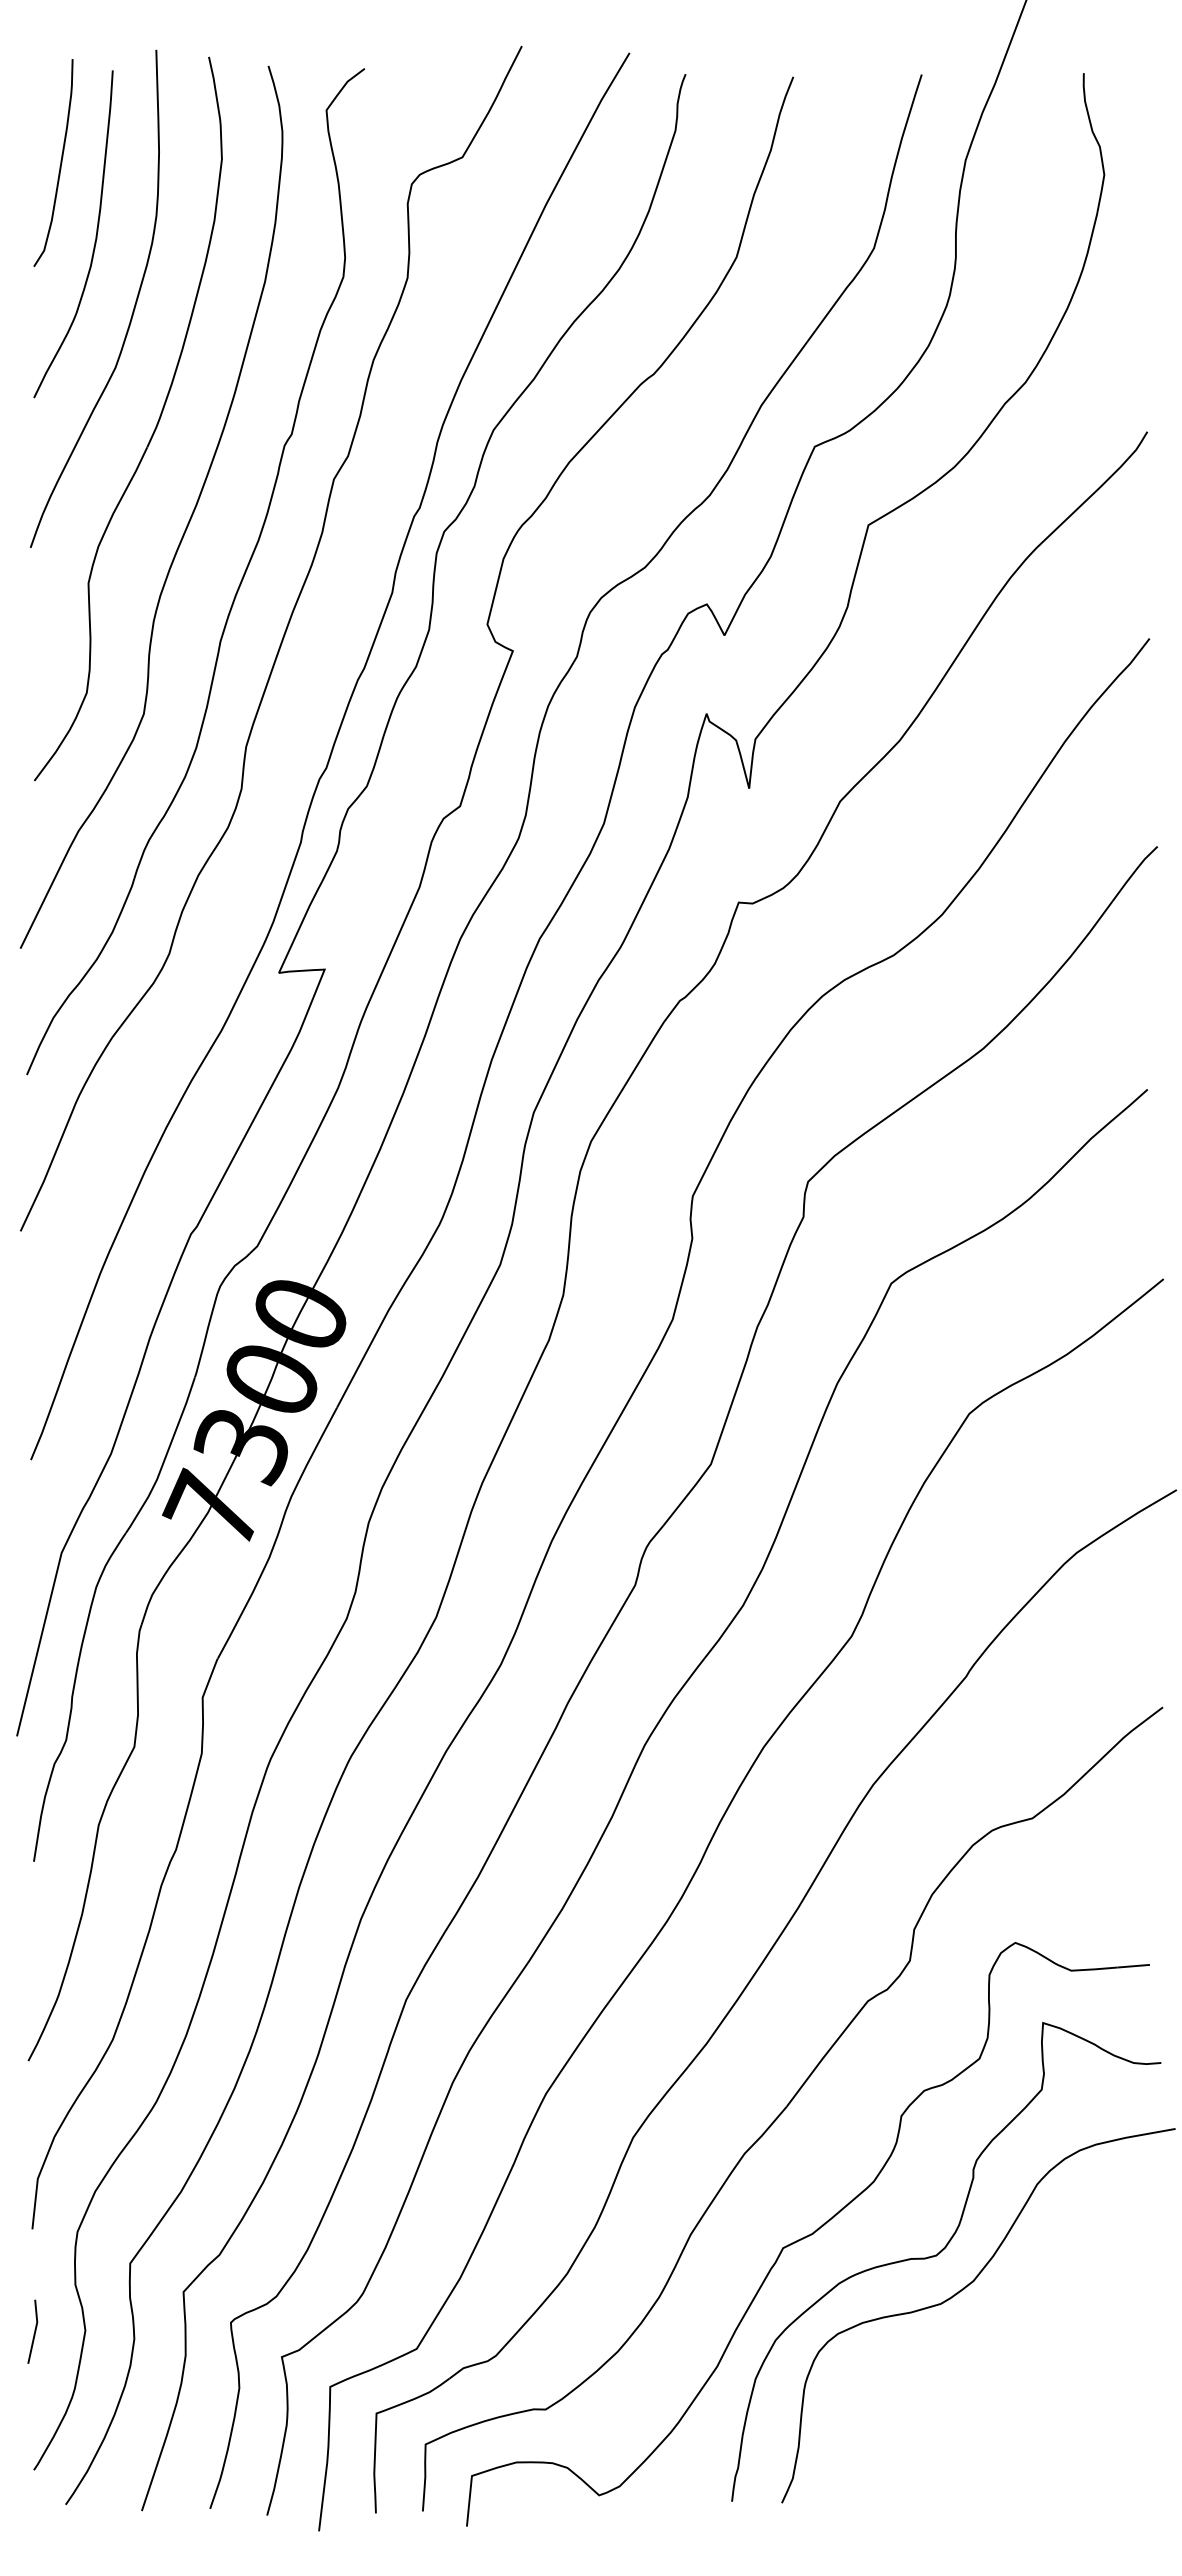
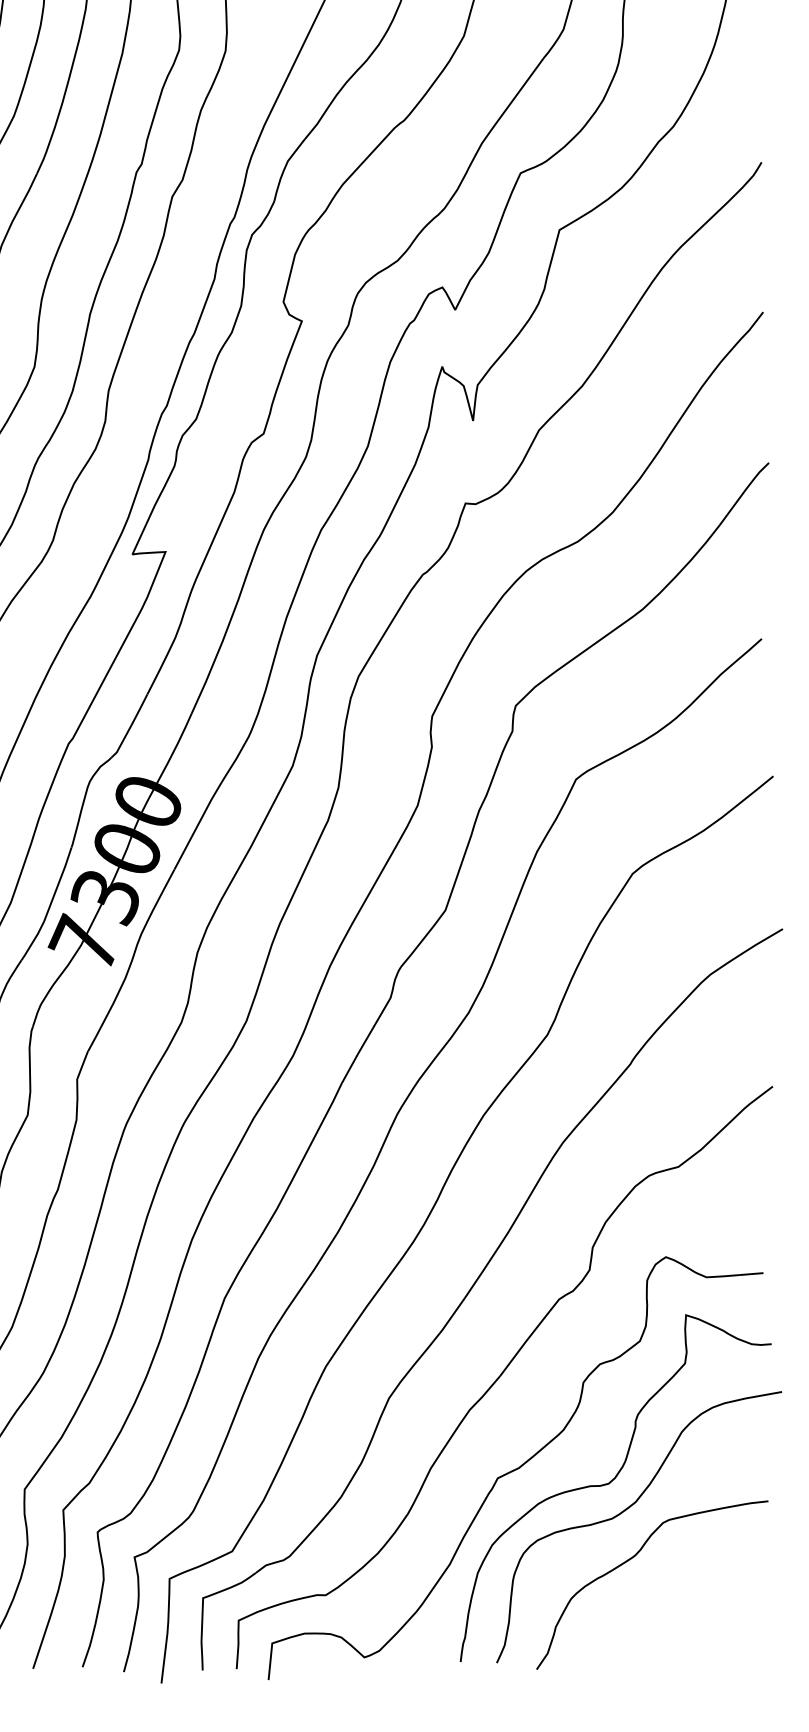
curve: (972, 2356) -> (634, 1556), added

